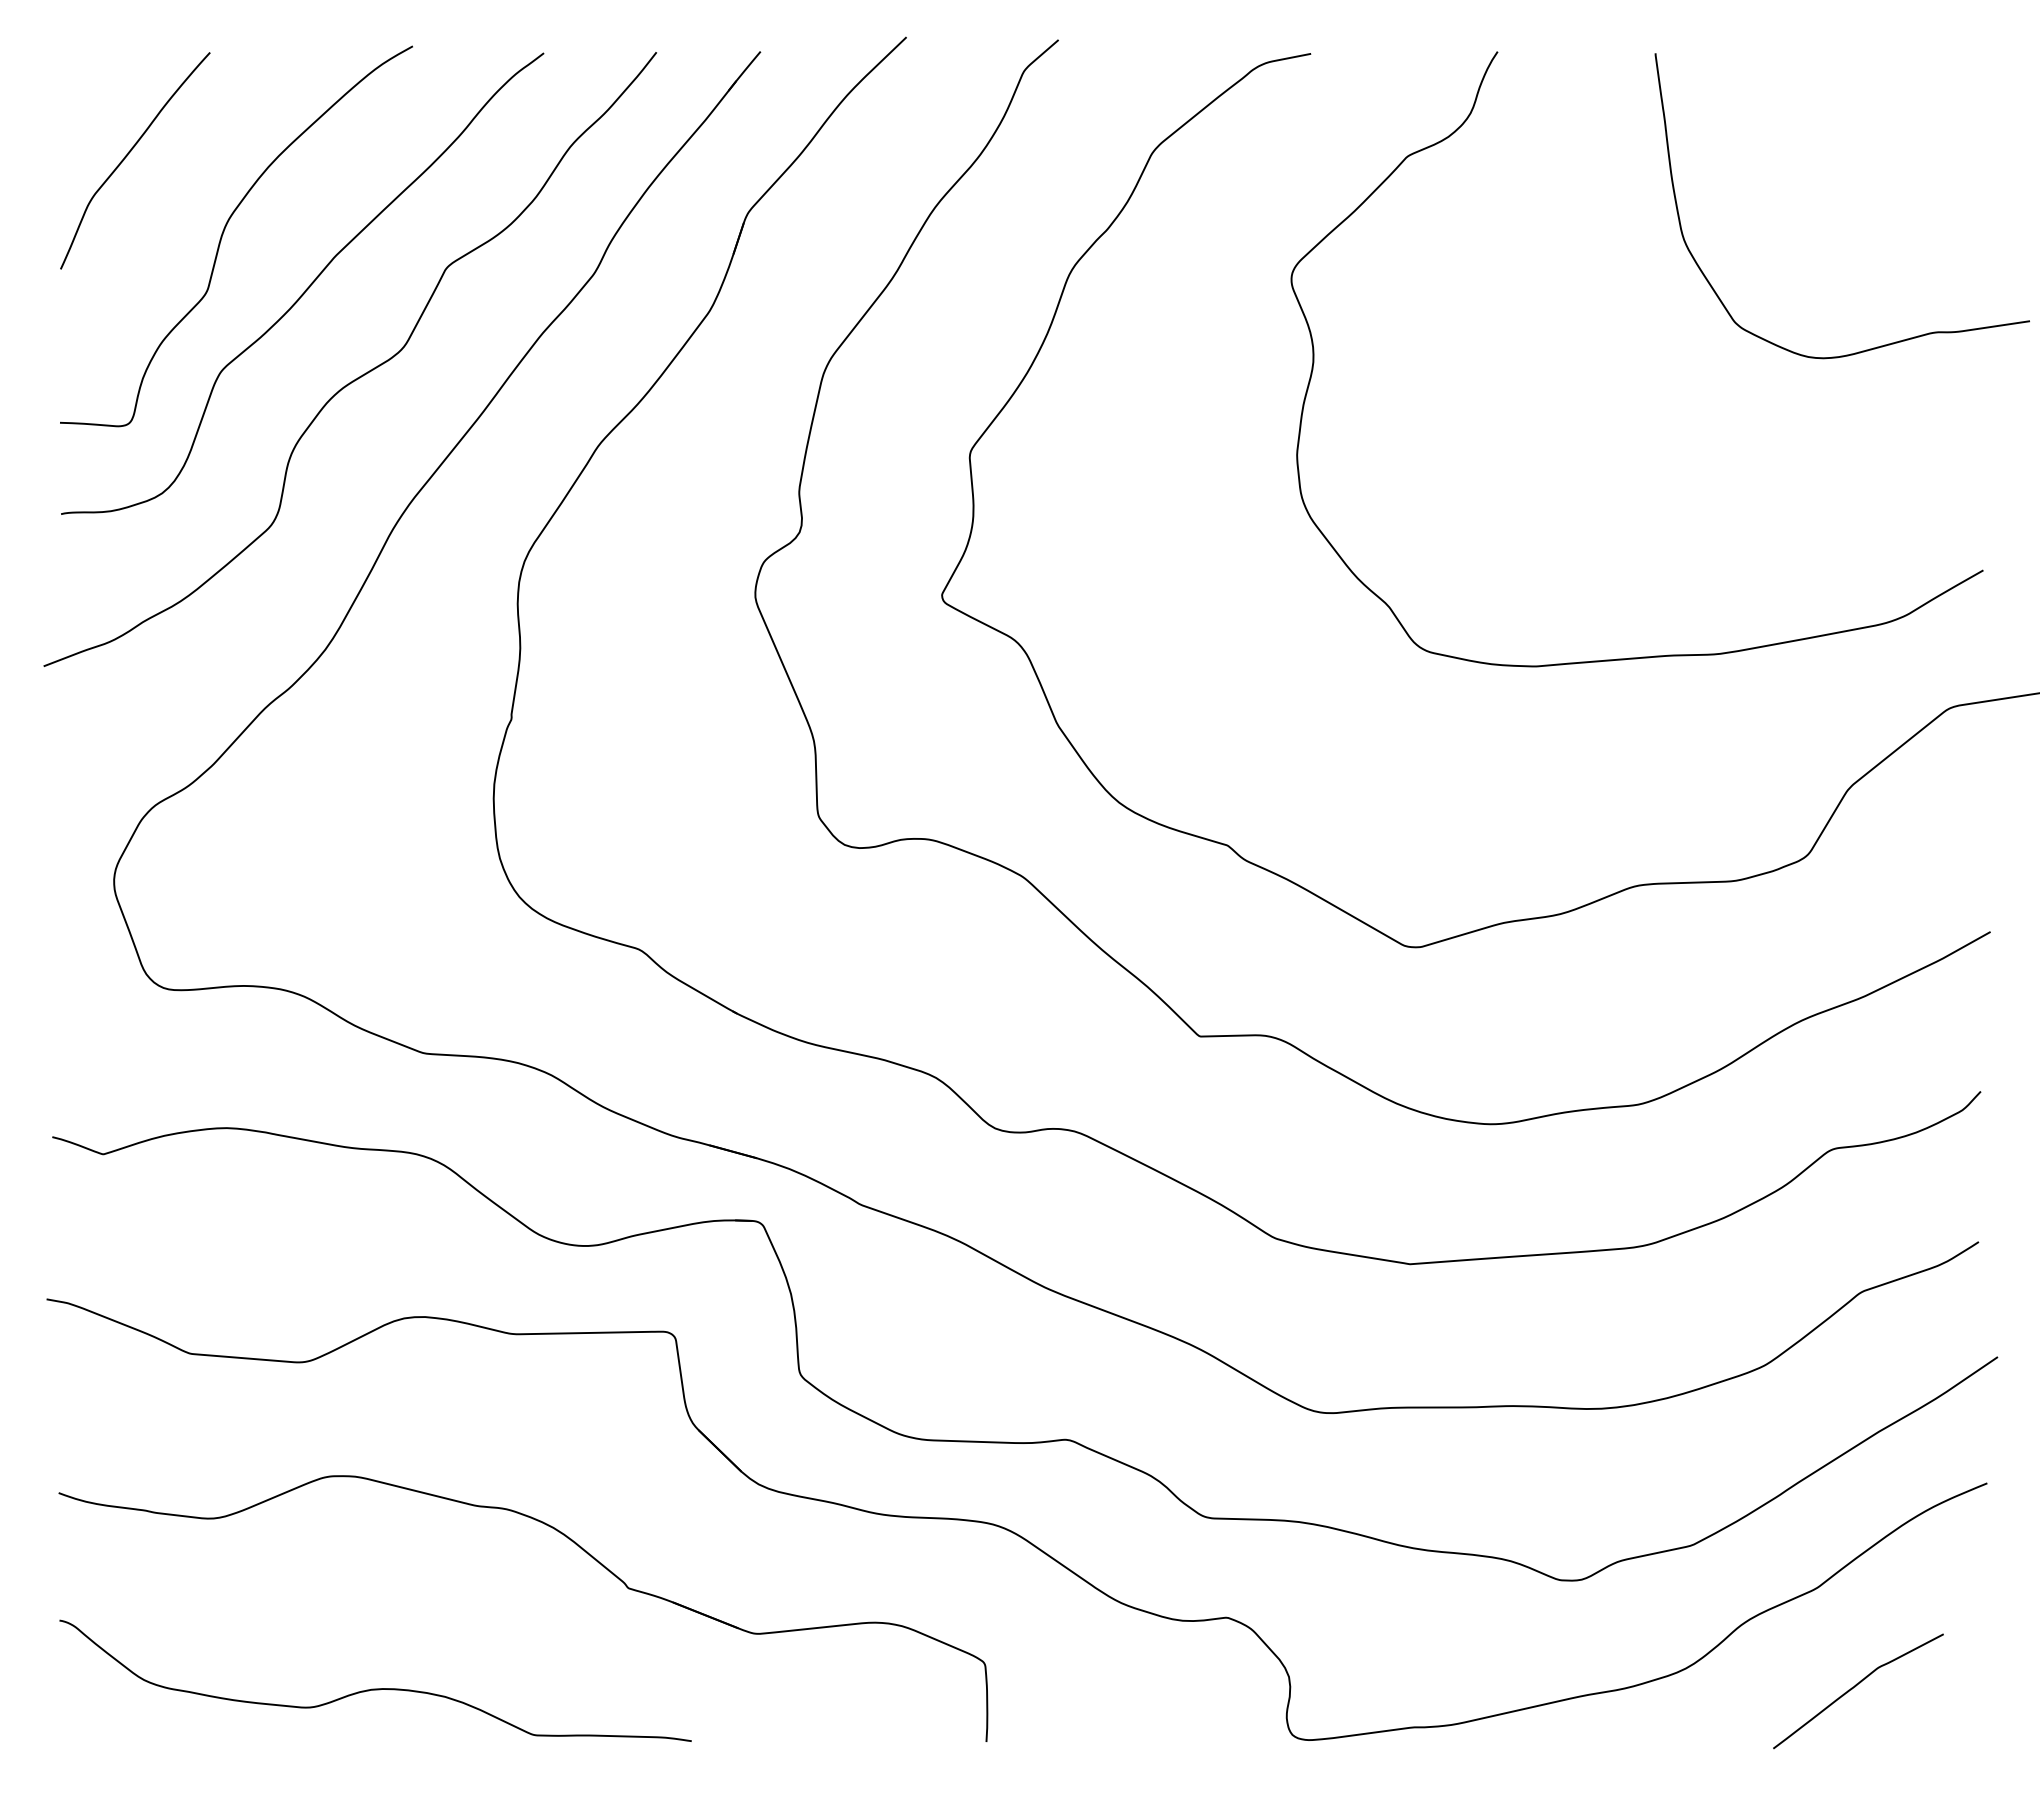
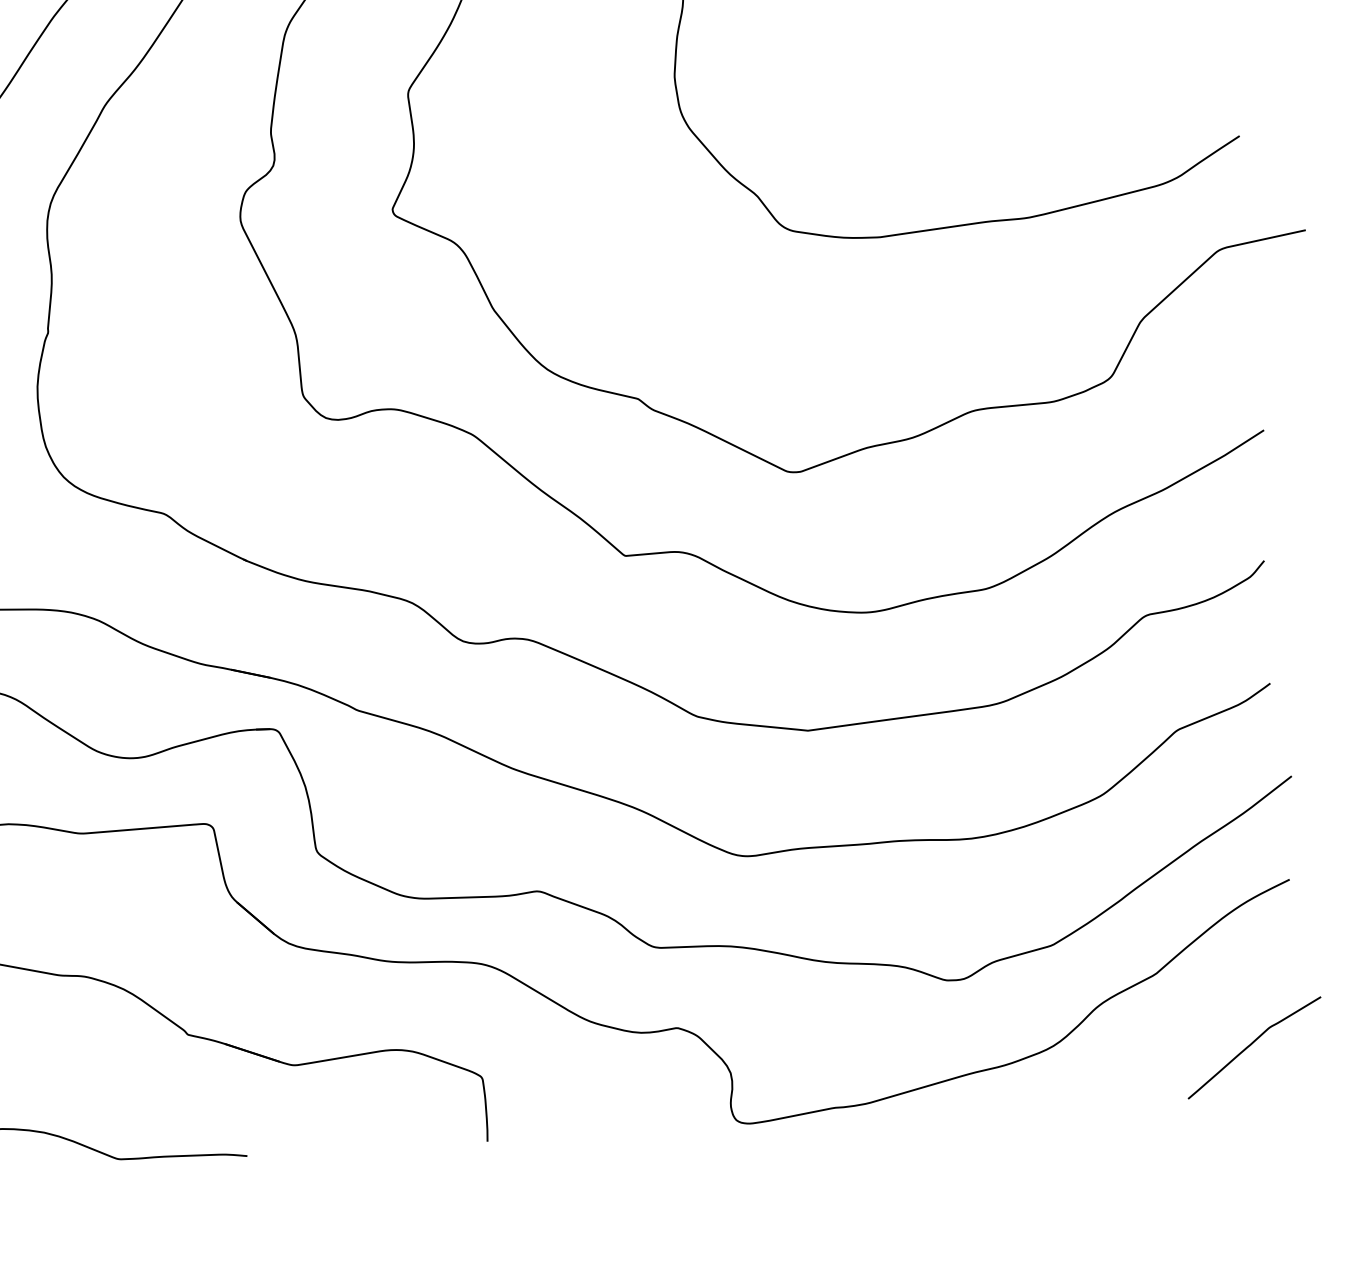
curve: (1855, 1687) -> (1251, 1044), moved

